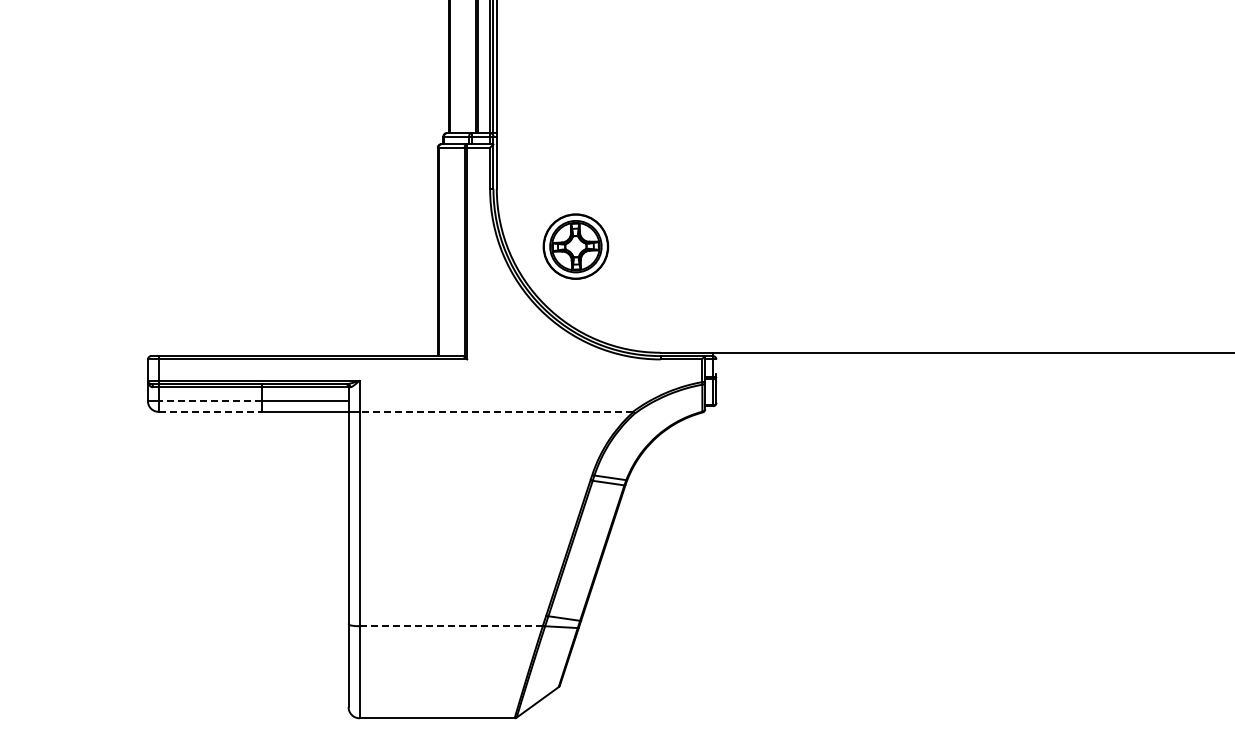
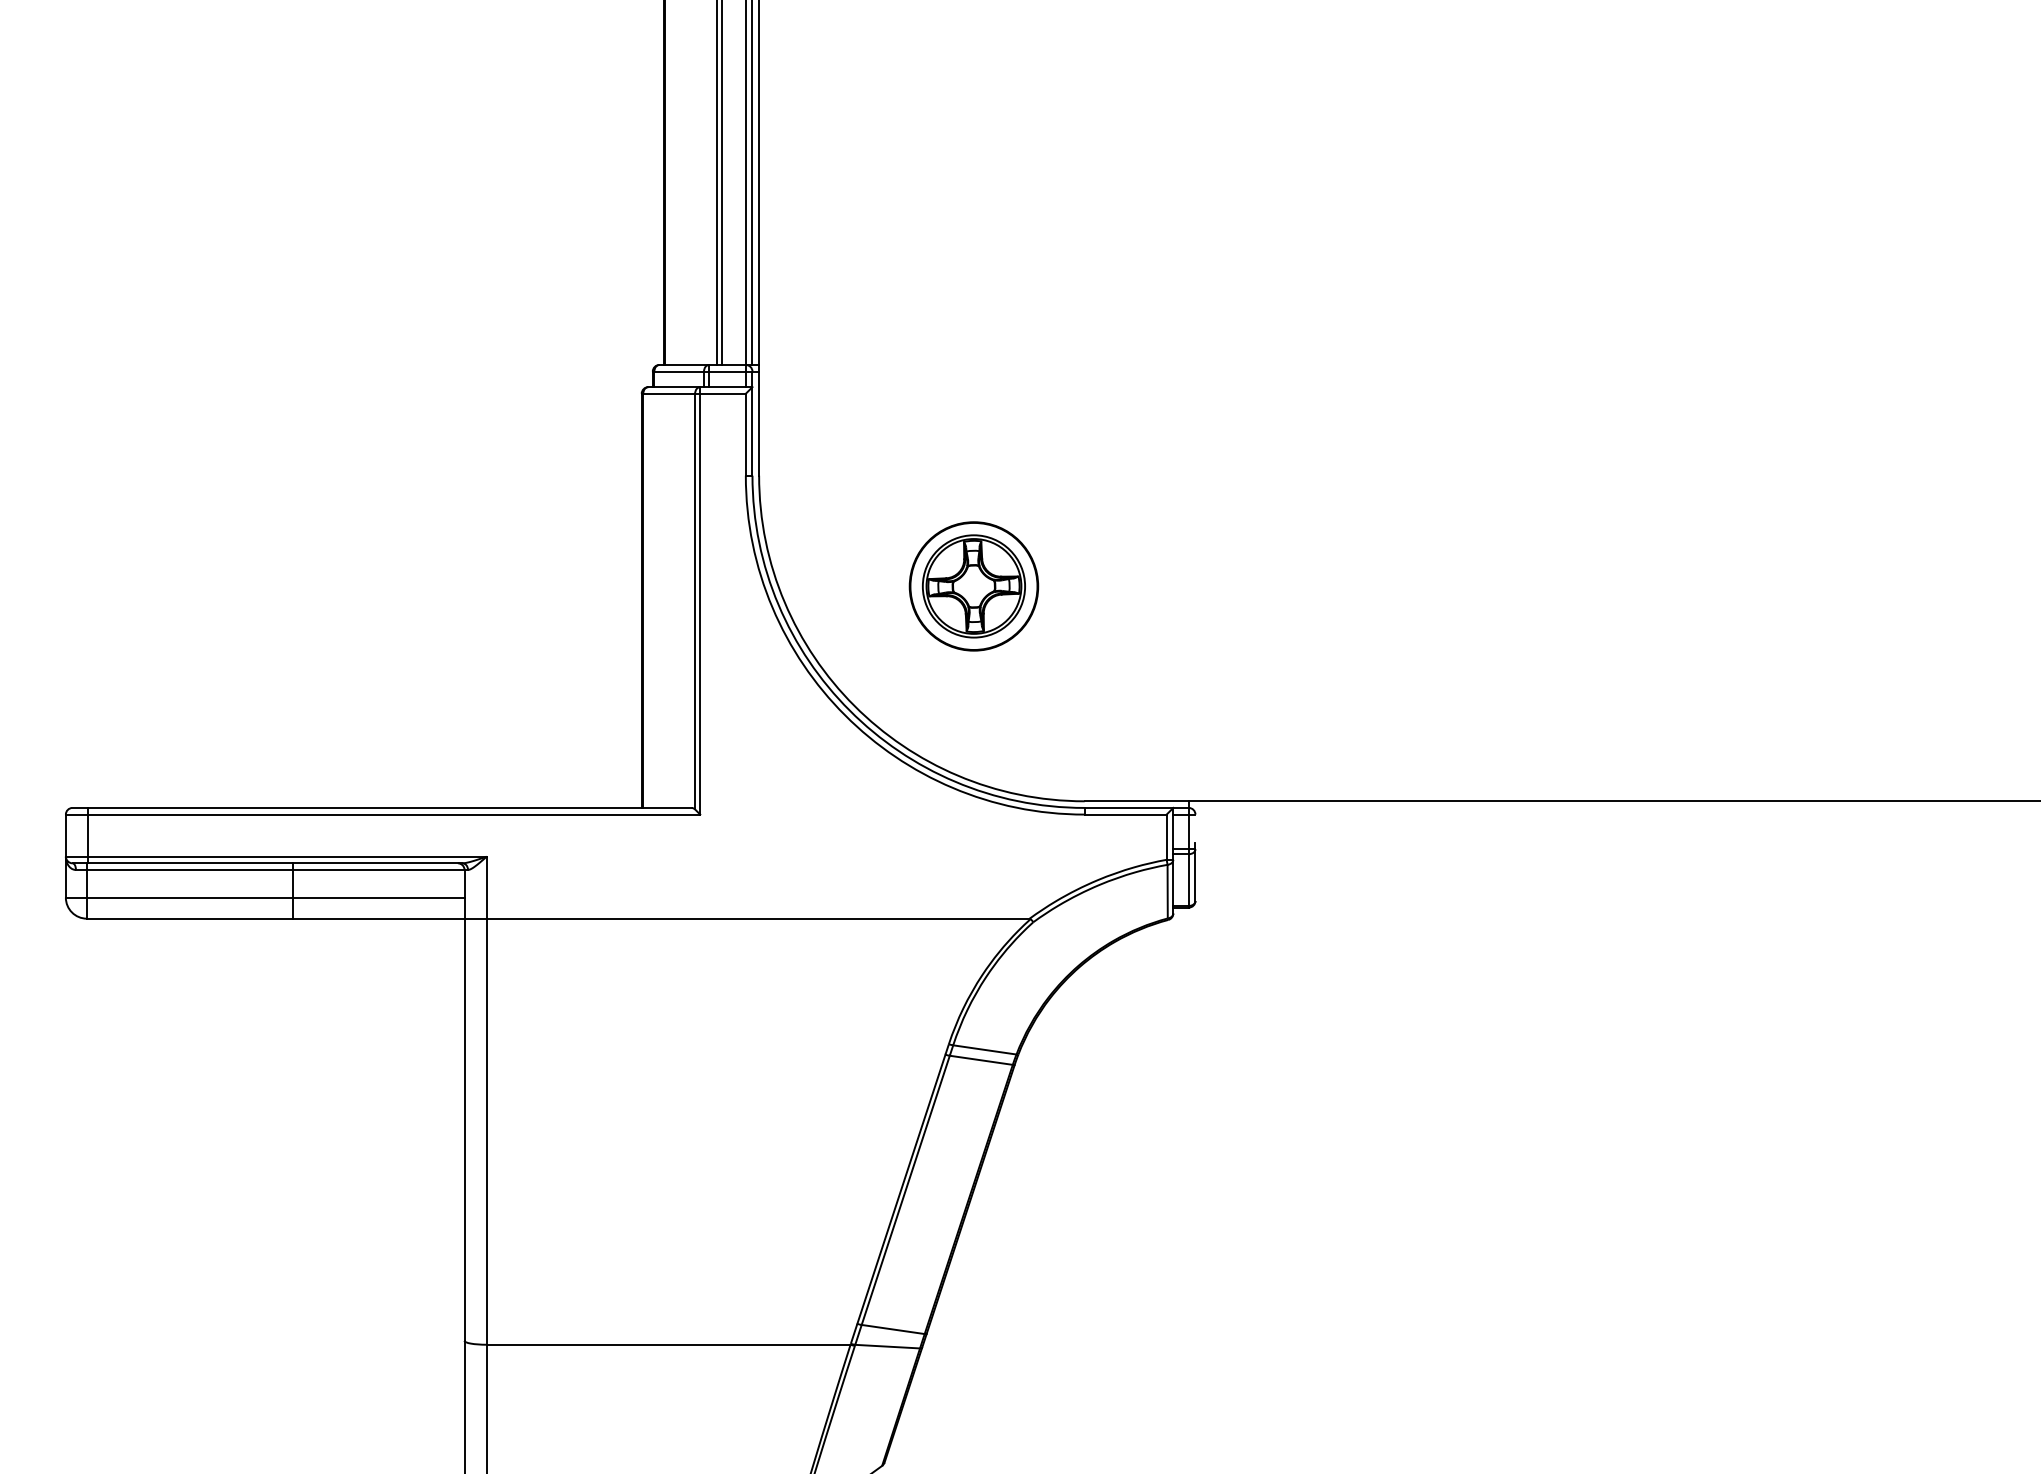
part: (575, 246) -> (973, 586), moved
line: (210, 401) -> (190, 898), dashed -> solid
line: (210, 411) -> (190, 918), dashed -> solid
line: (496, 411) -> (758, 918), dashed -> solid
line: (451, 626) -> (669, 1345), dashed -> solid

